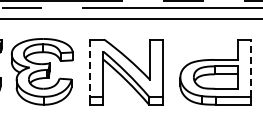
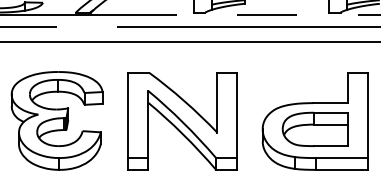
line: (89, 68) -> (127, 115), dashed -> solid
line: (251, 68) -> (368, 115), dashed -> solid

